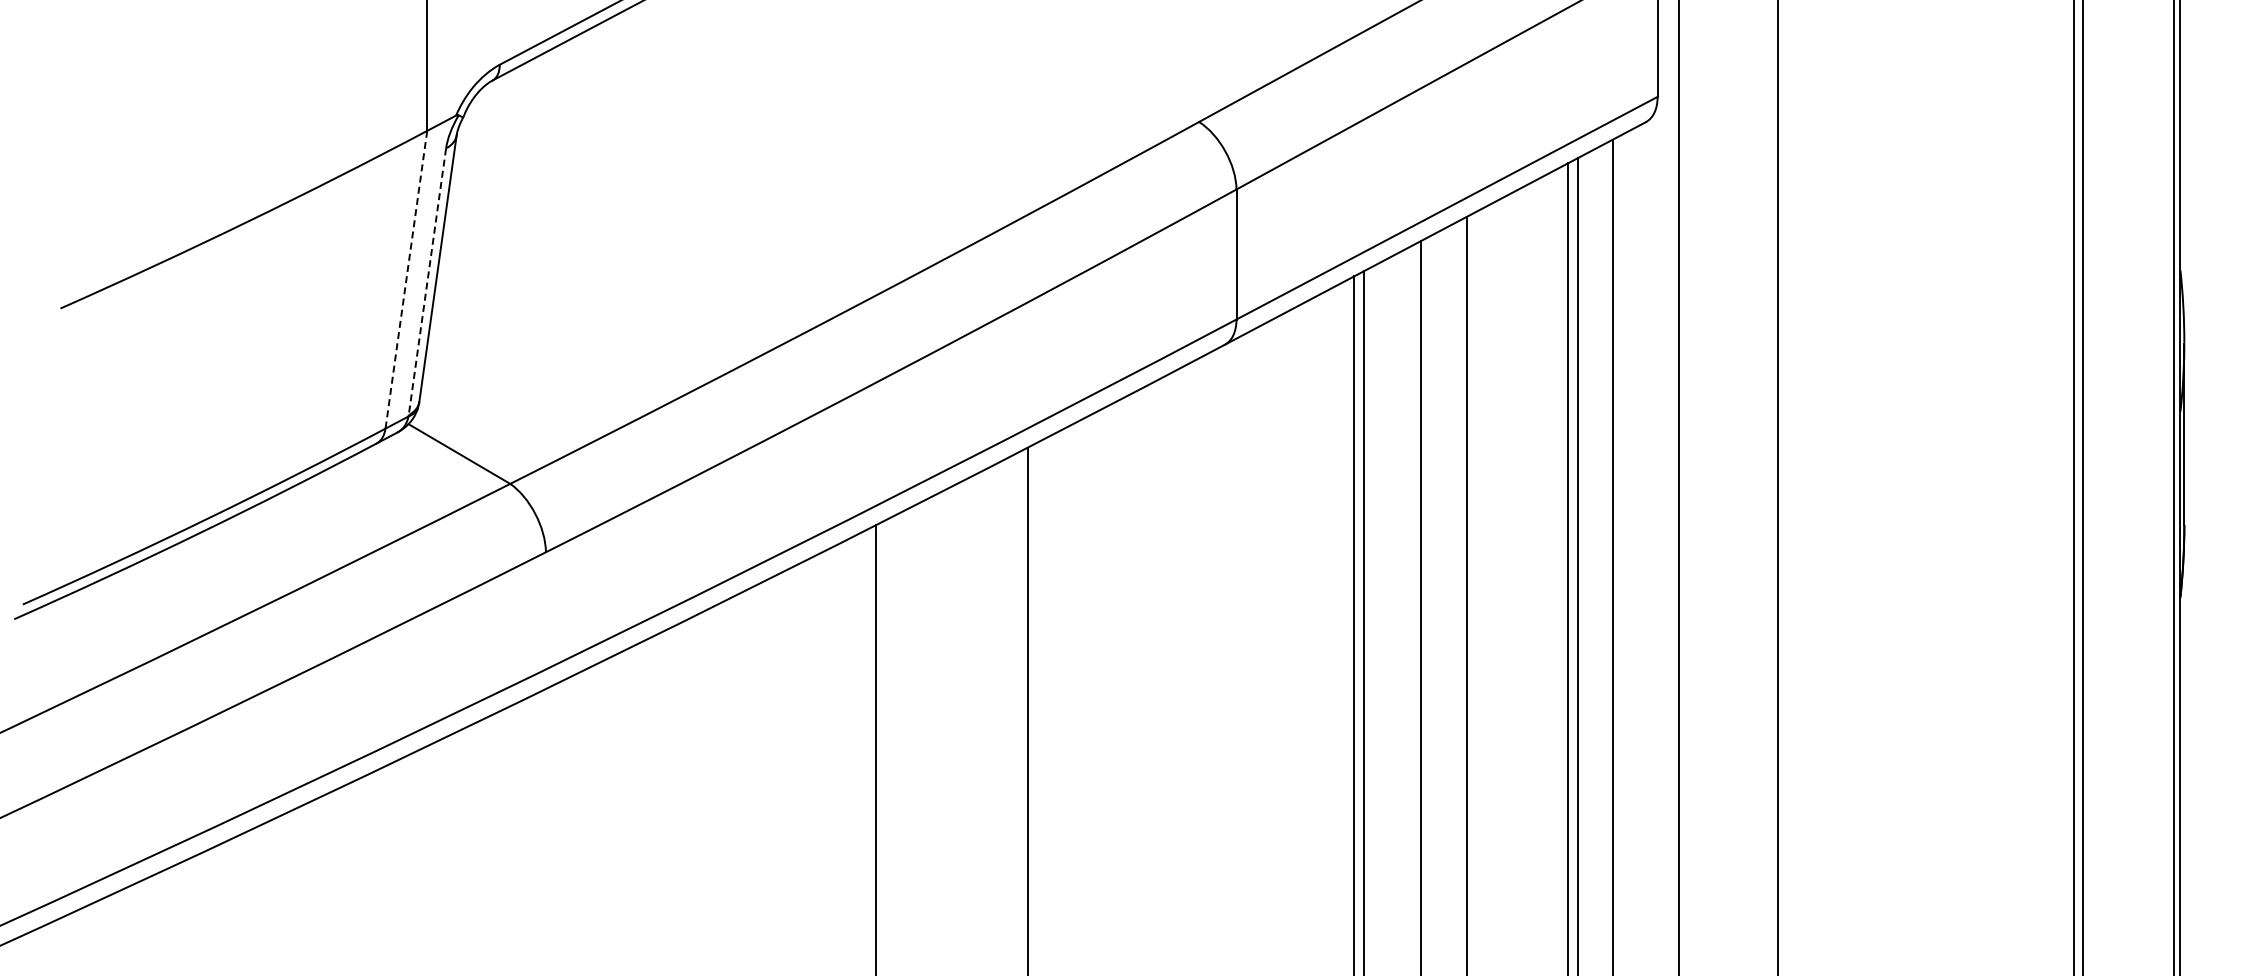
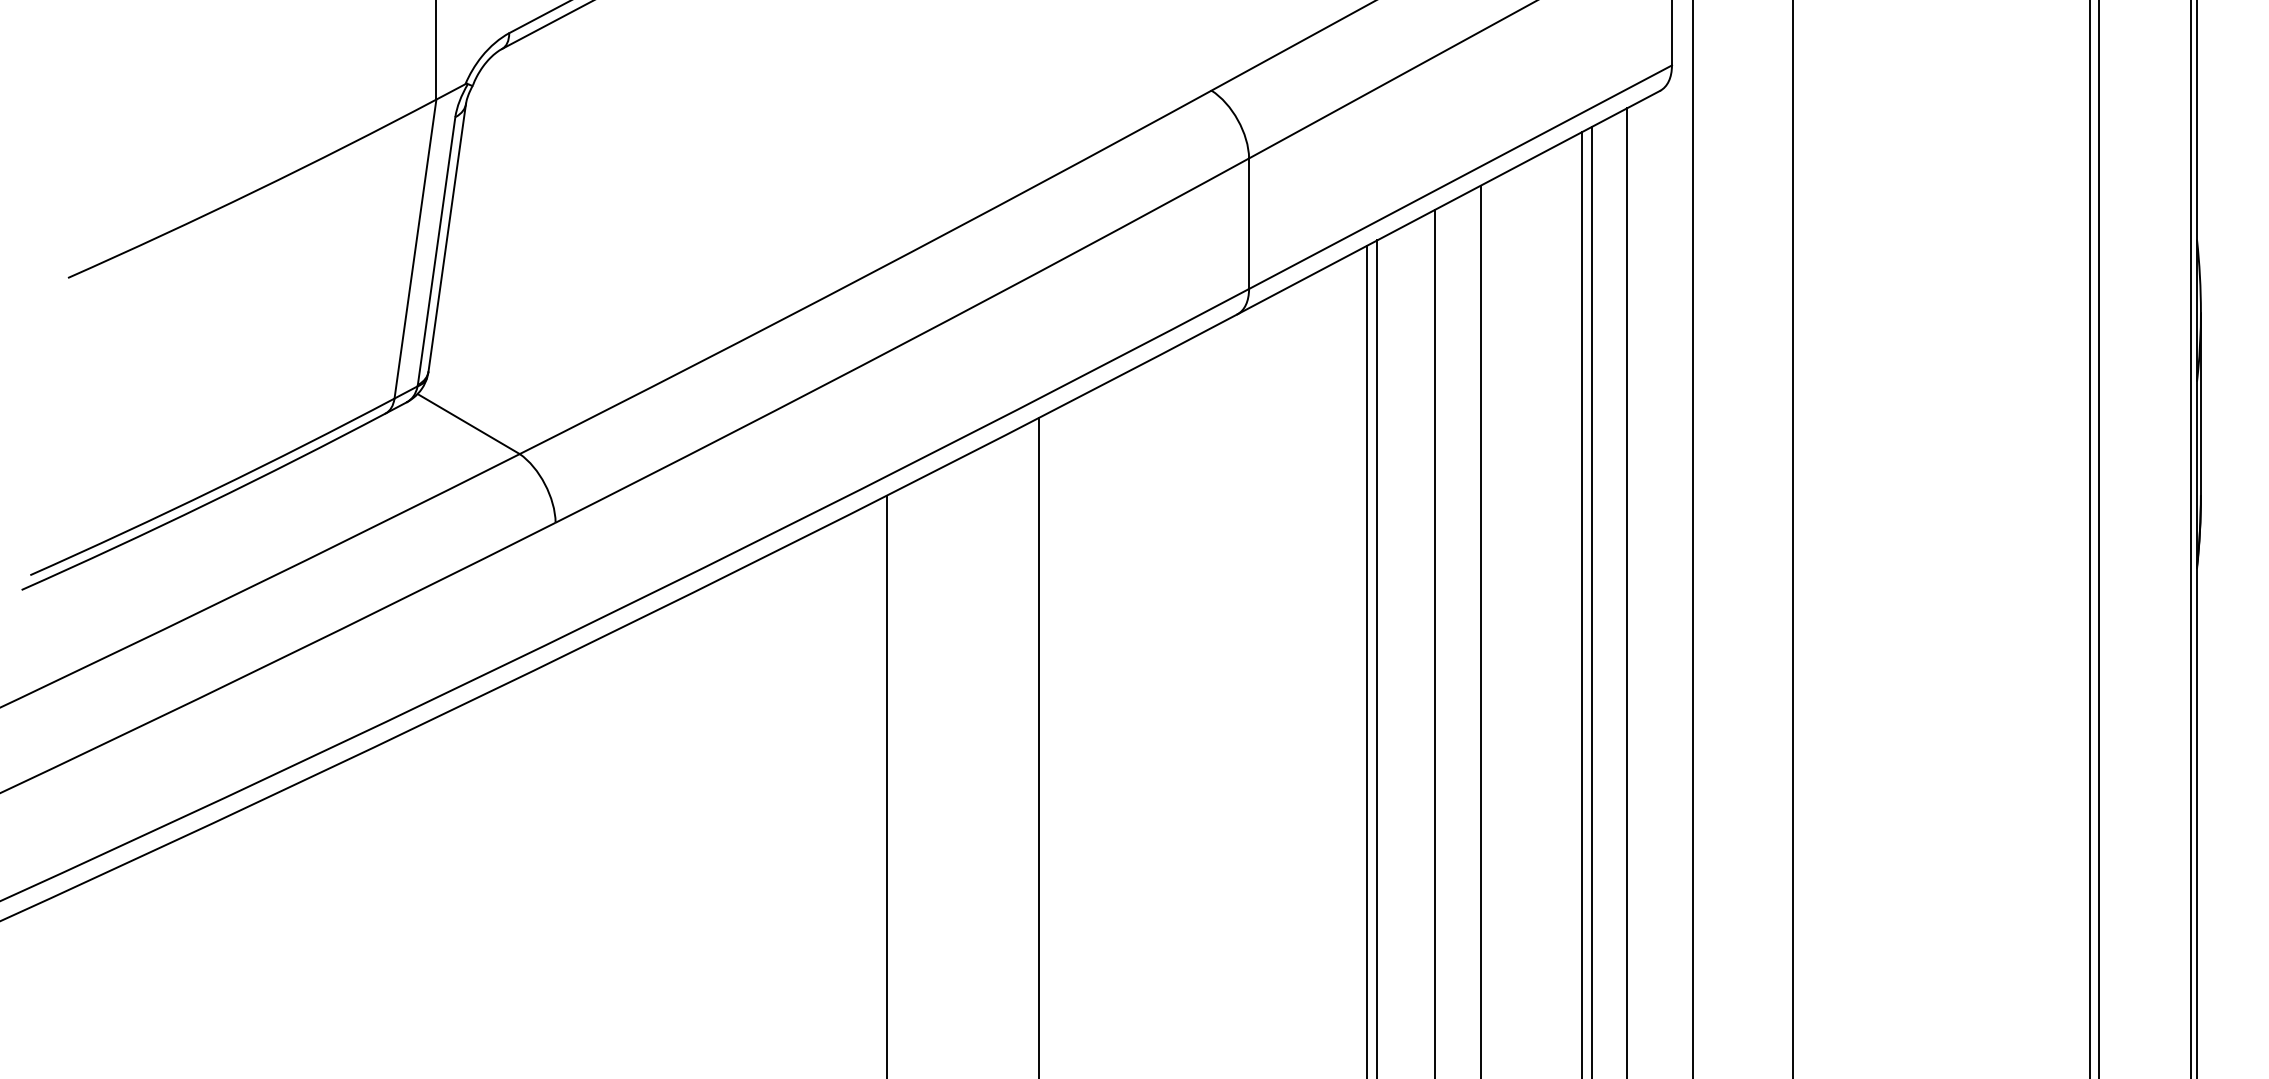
line: (406, 280) -> (415, 249), dashed -> solid
line: (427, 282) -> (436, 251), dashed -> solid

